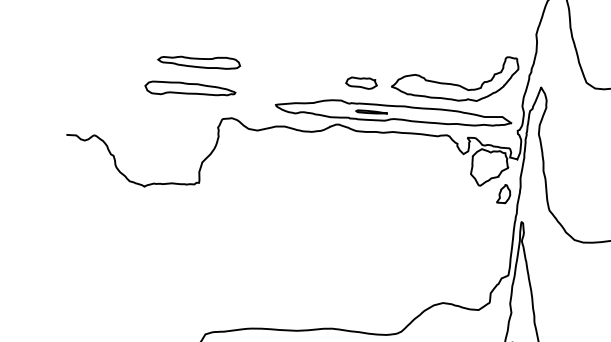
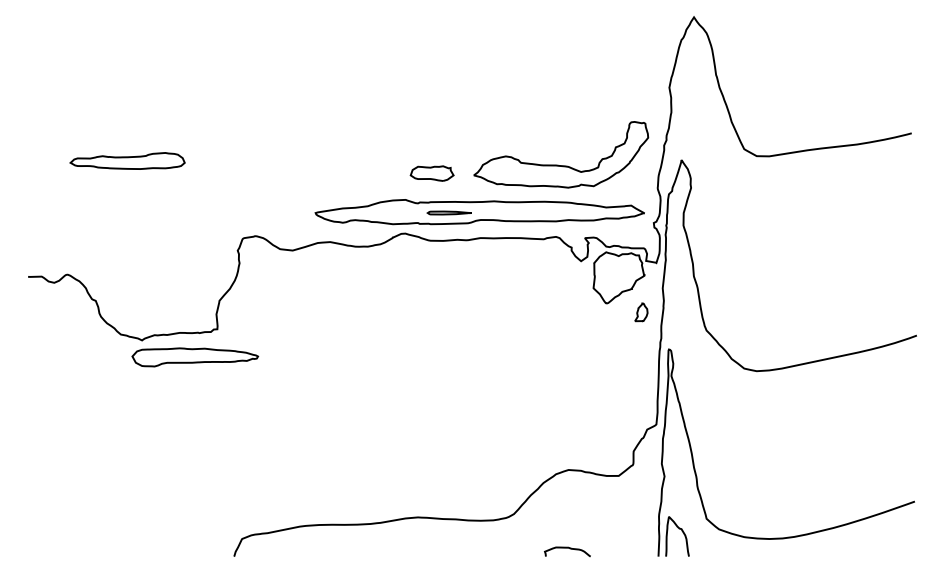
part: (199, 61) -> (127, 160), moved
part: (190, 90) -> (195, 357), moved
part: (503, 194) -> (641, 312), size x0.7

